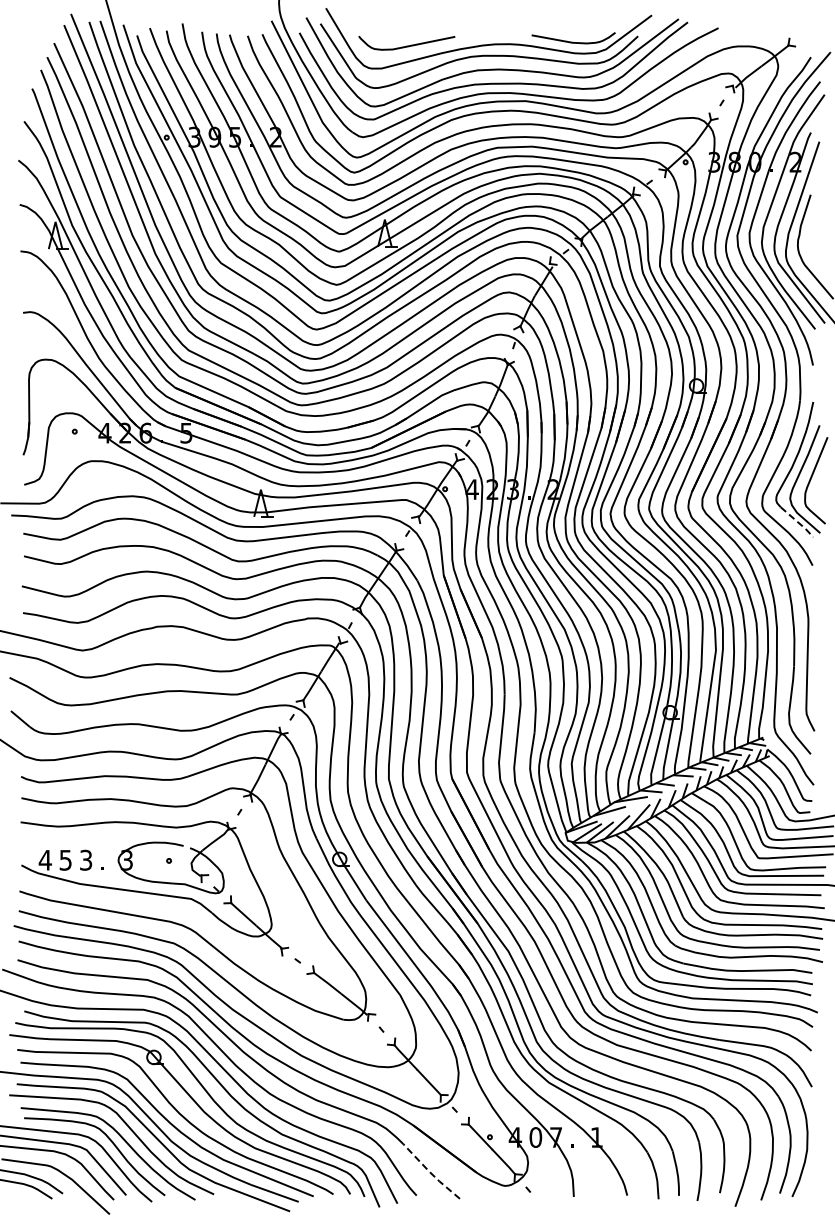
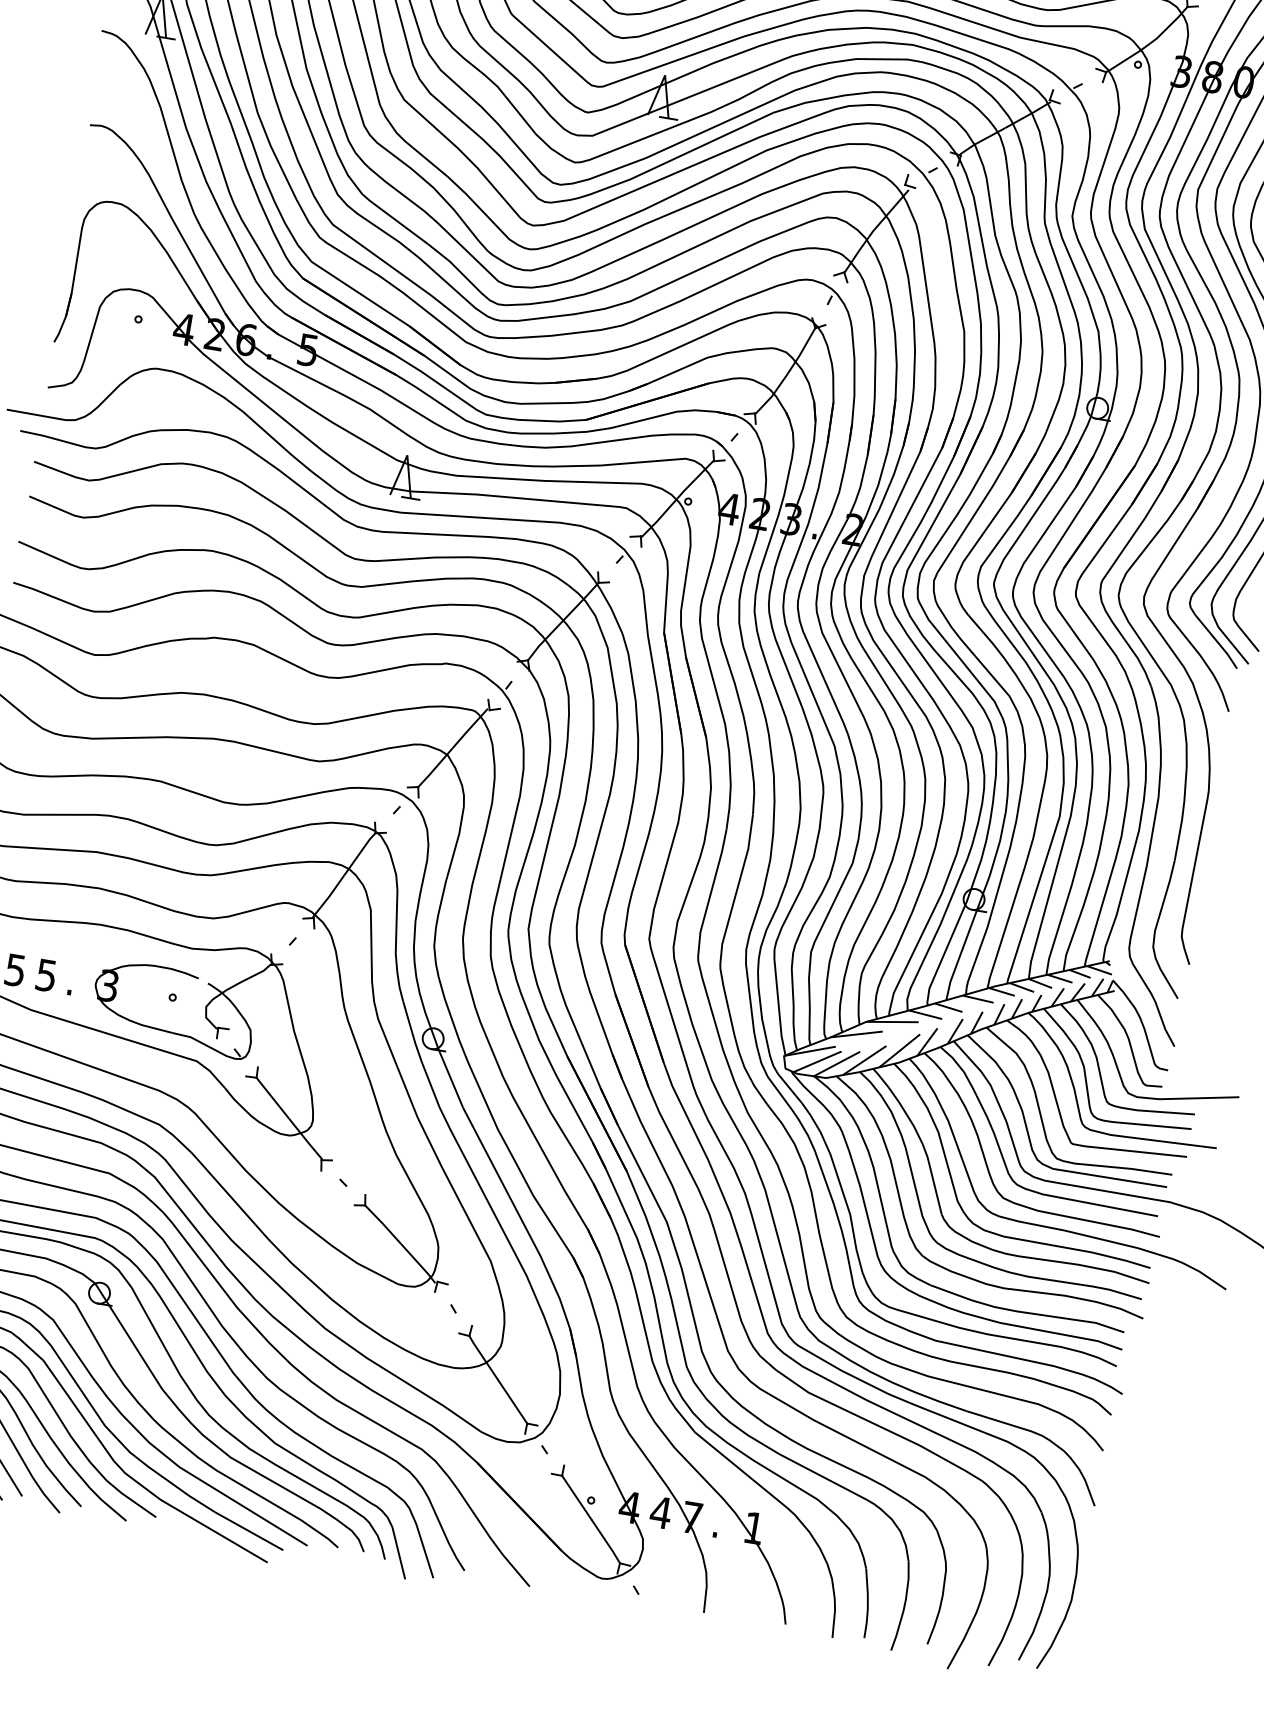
line: (798, 522) -> (1218, 642), dashed -> solid
text: (86, 859) -> (47, 974), 3 -> 5
text: (535, 1137) -> (660, 1512), 0 -> 4
line: (430, 1172) -> (491, 1539), dashed -> solid

